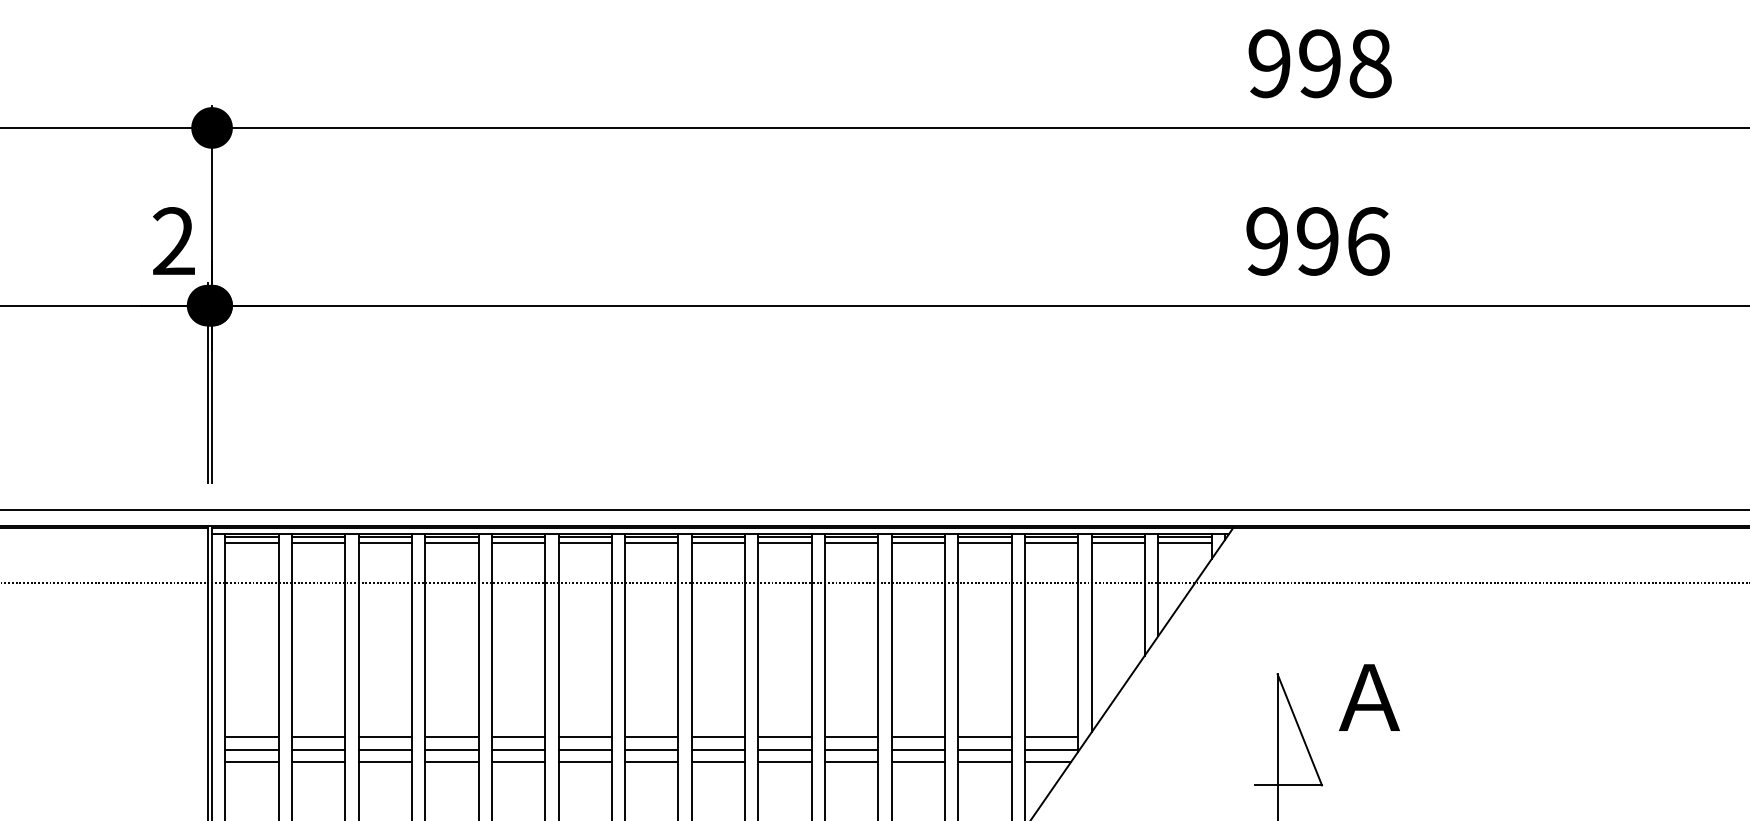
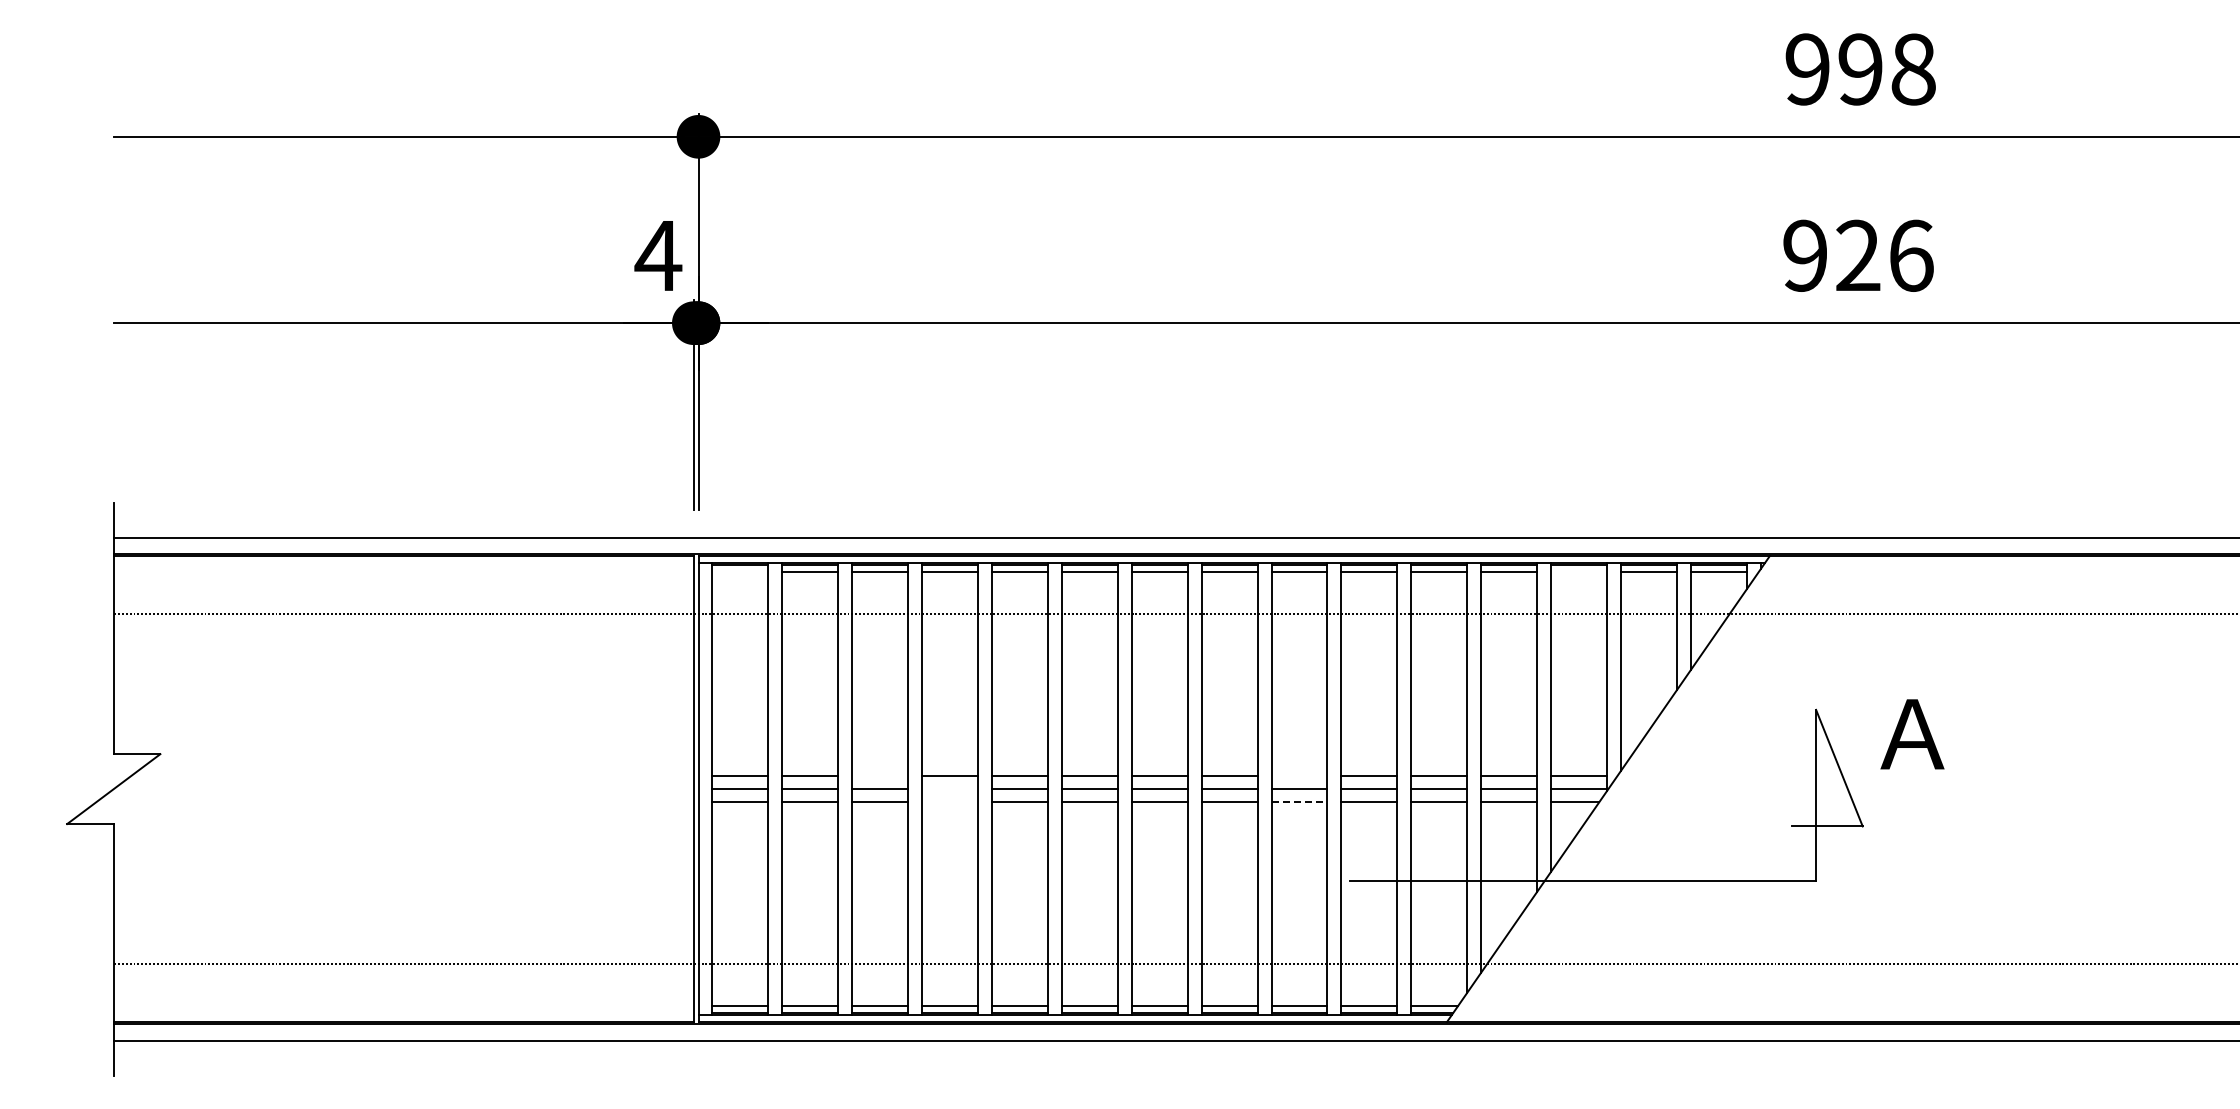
text: (173, 240) -> (658, 254), 2 -> 4
text: (1318, 241) -> (1858, 255), 996 -> 926
line: (252, 543) -> (740, 572), removed
line: (1052, 543) -> (1579, 572), removed
line: (385, 736) -> (880, 775), removed
line: (785, 736) -> (1299, 775), removed
line: (452, 750) -> (950, 789), removed
line: (452, 762) -> (950, 802), removed
line: (785, 762) -> (1299, 802), solid -> dashed

